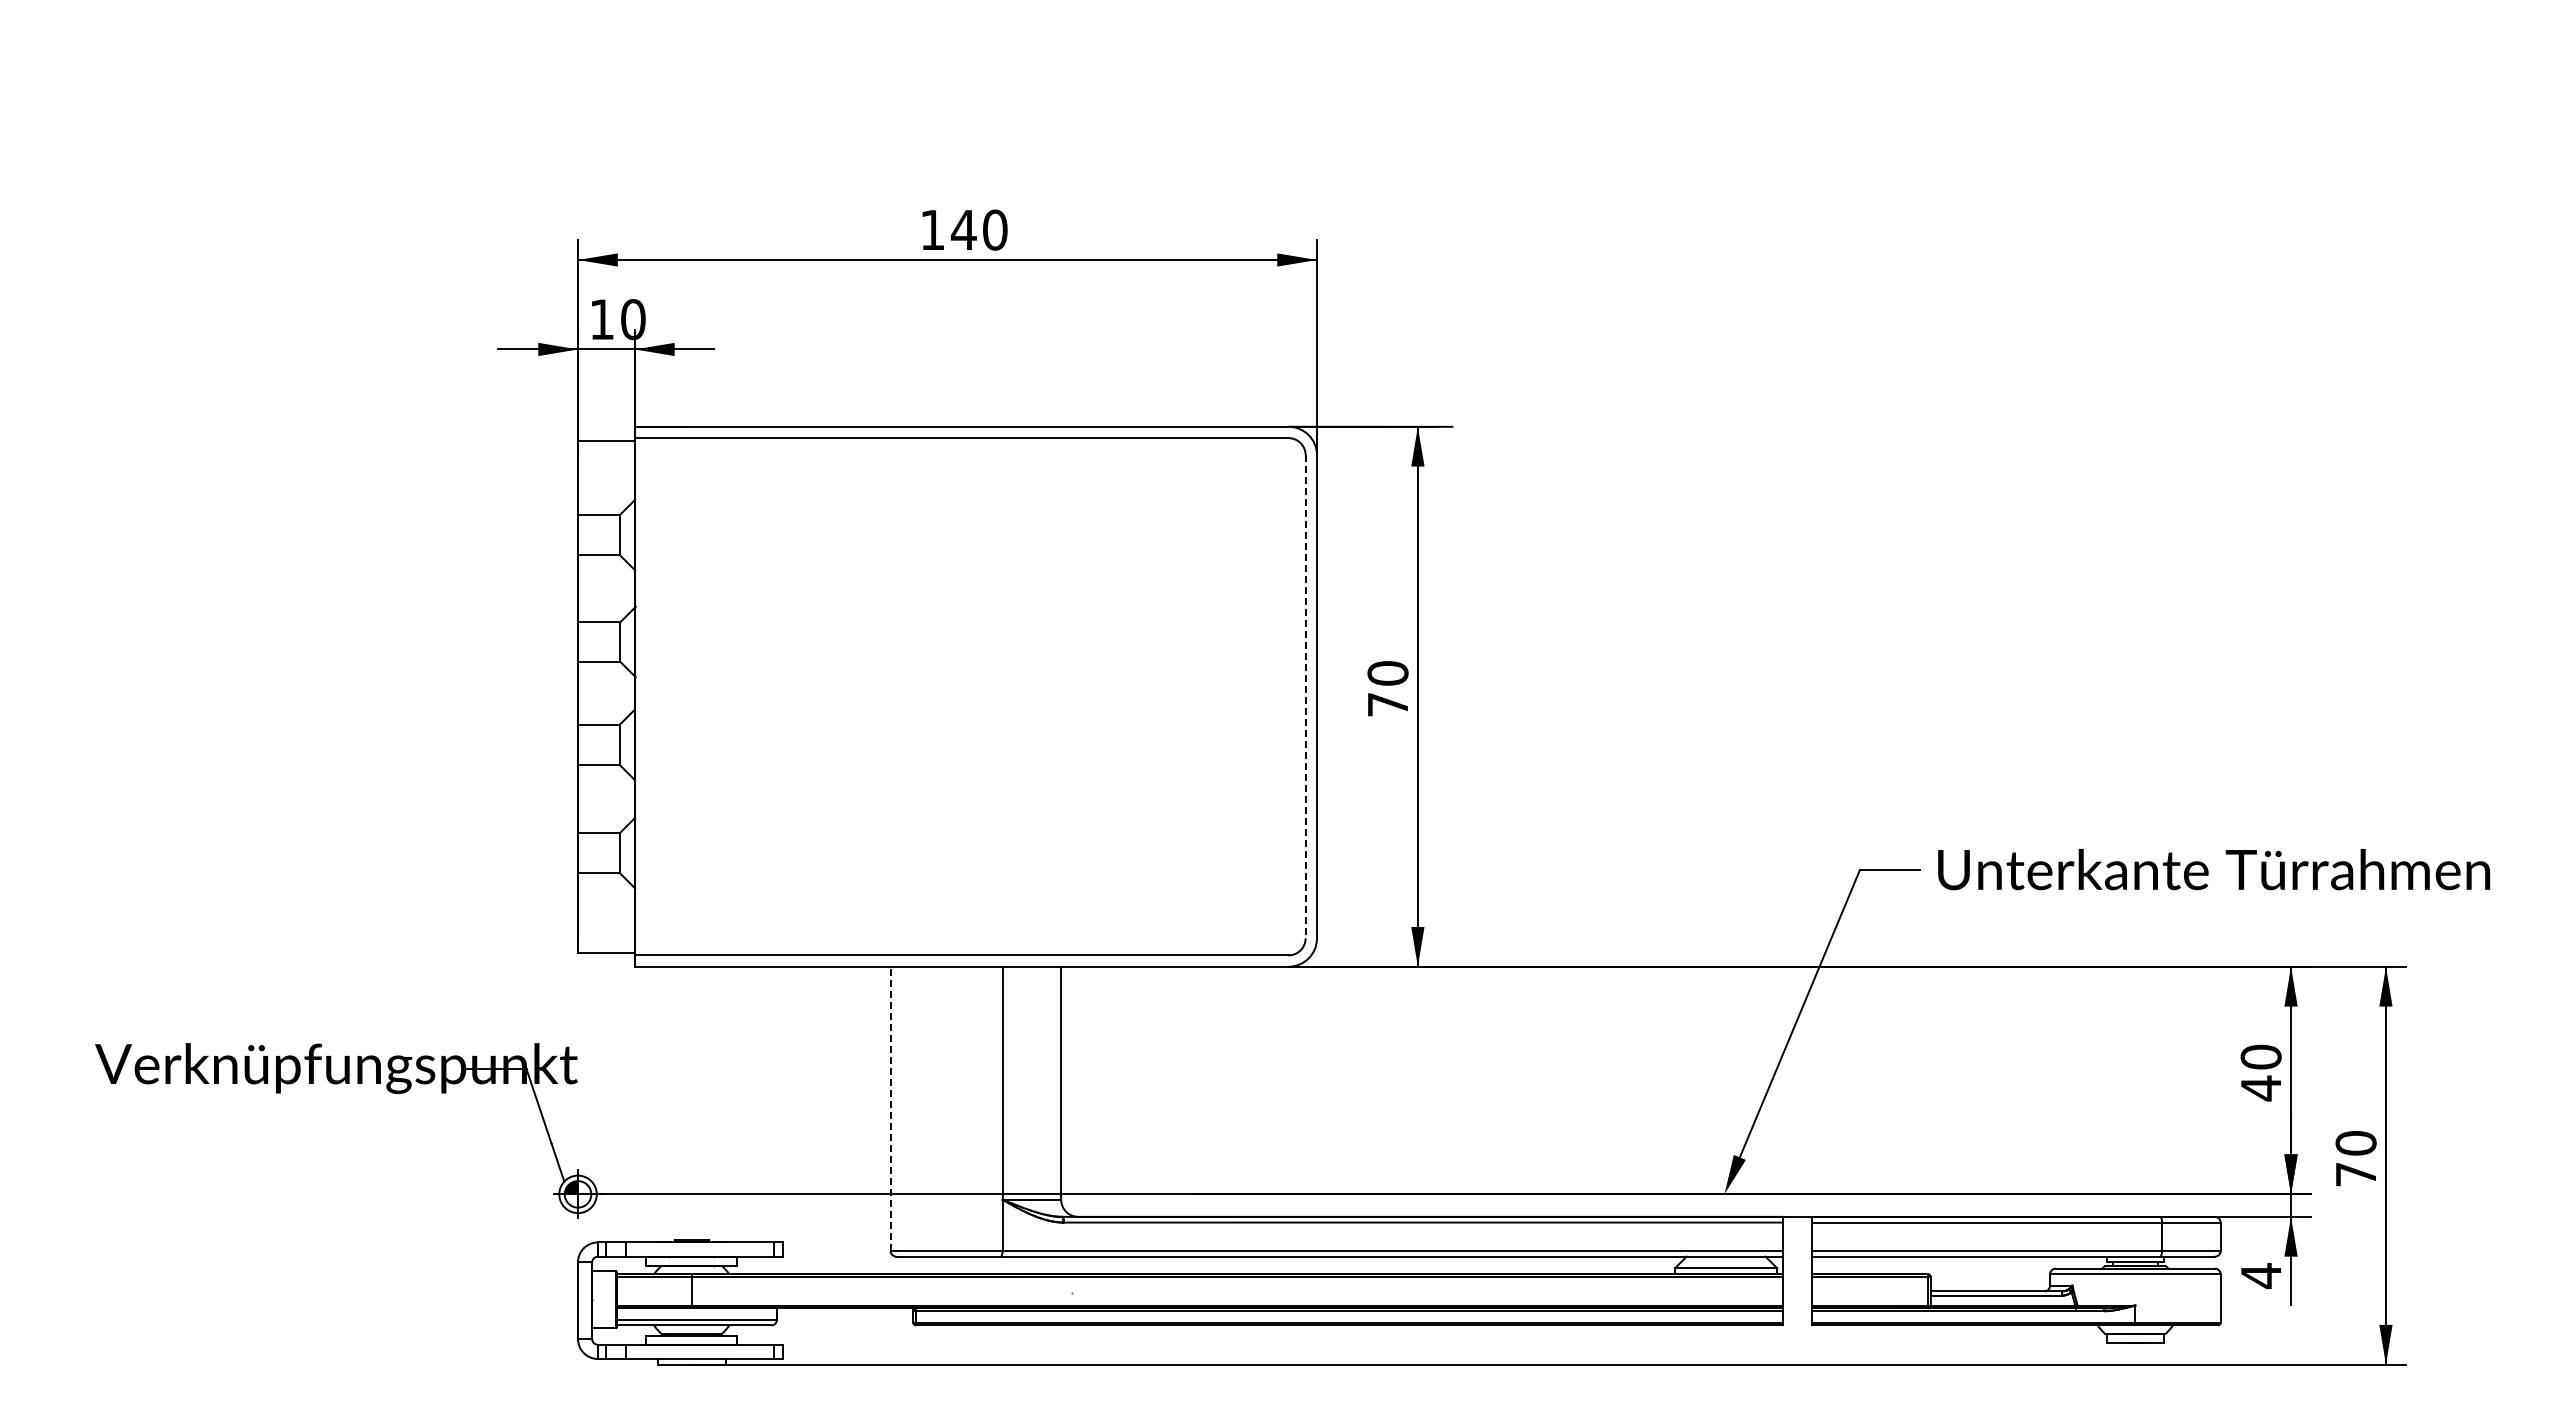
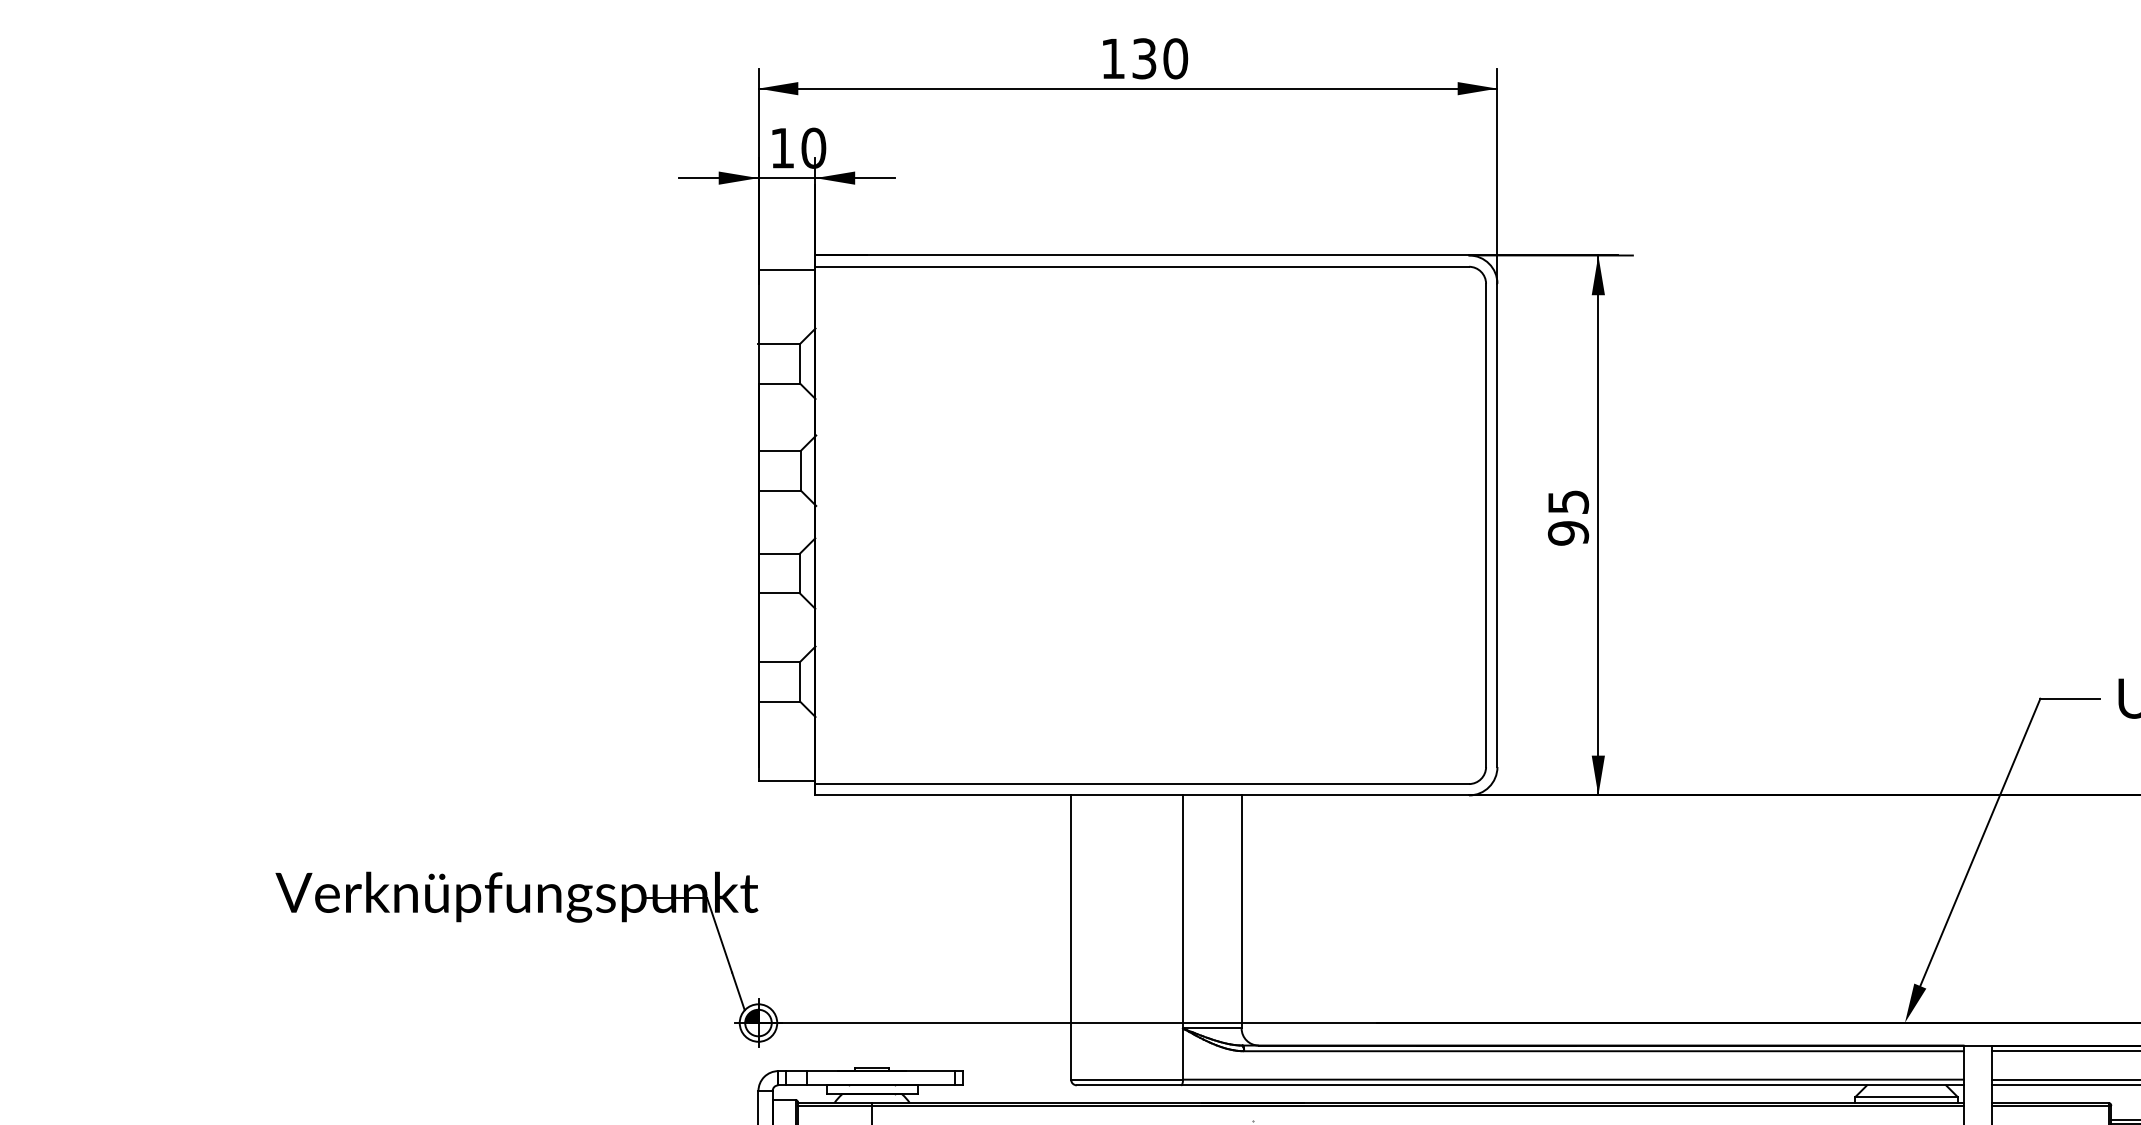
text: (963, 229) -> (1143, 58), 140 -> 130
text: (1387, 689) -> (1567, 518), 70 -> 95
line: (1305, 696) -> (1485, 525), dashed -> solid
line: (890, 1108) -> (1070, 937), dashed -> solid

